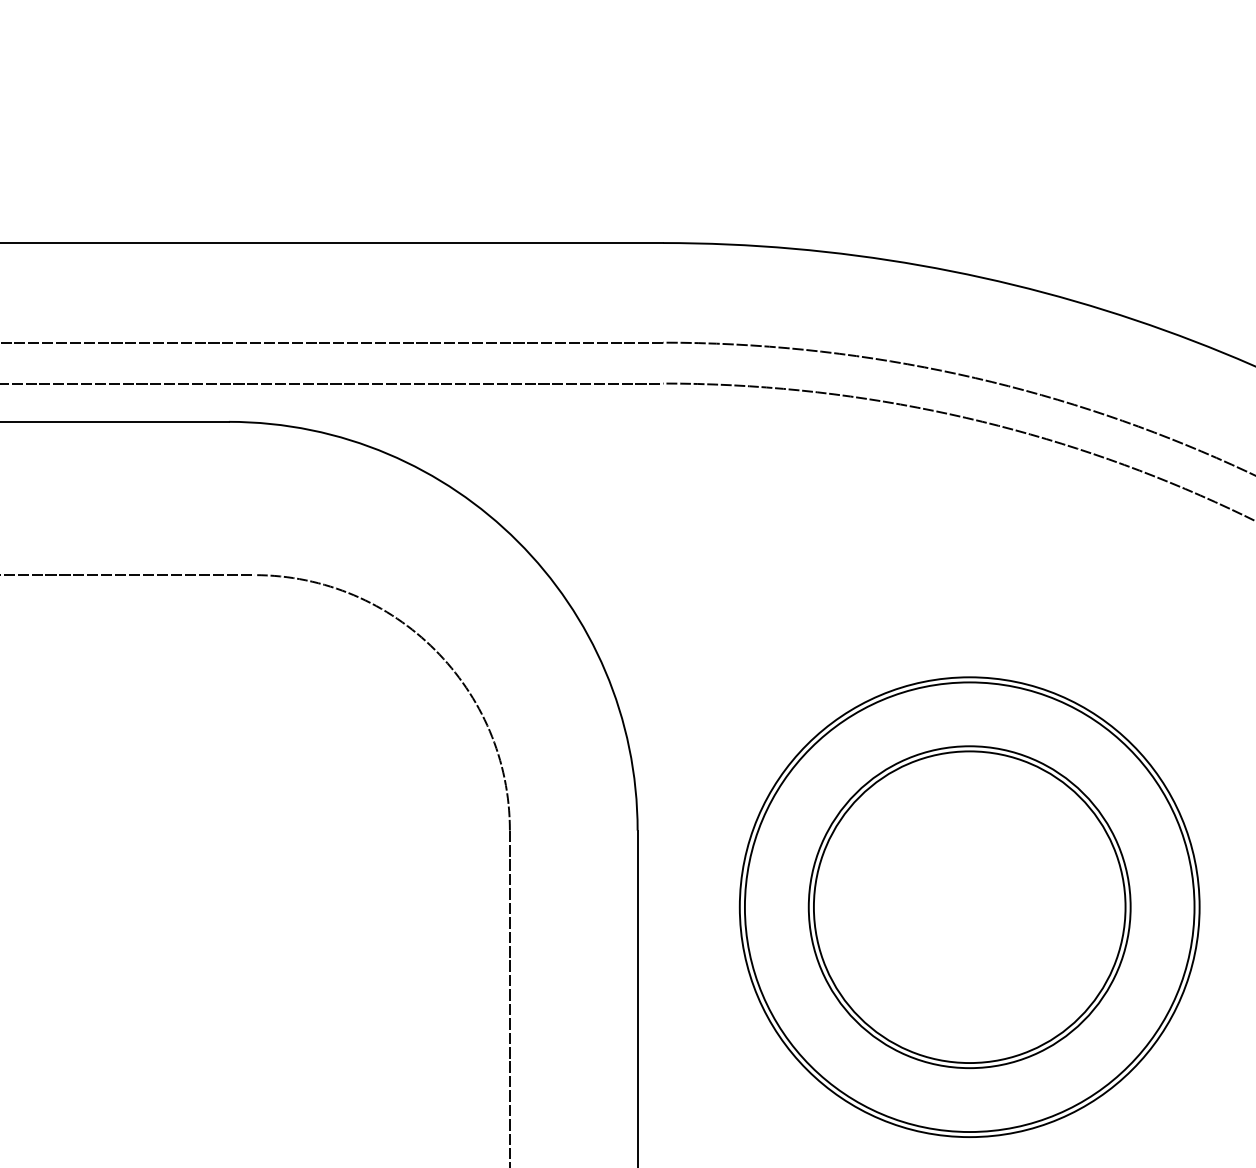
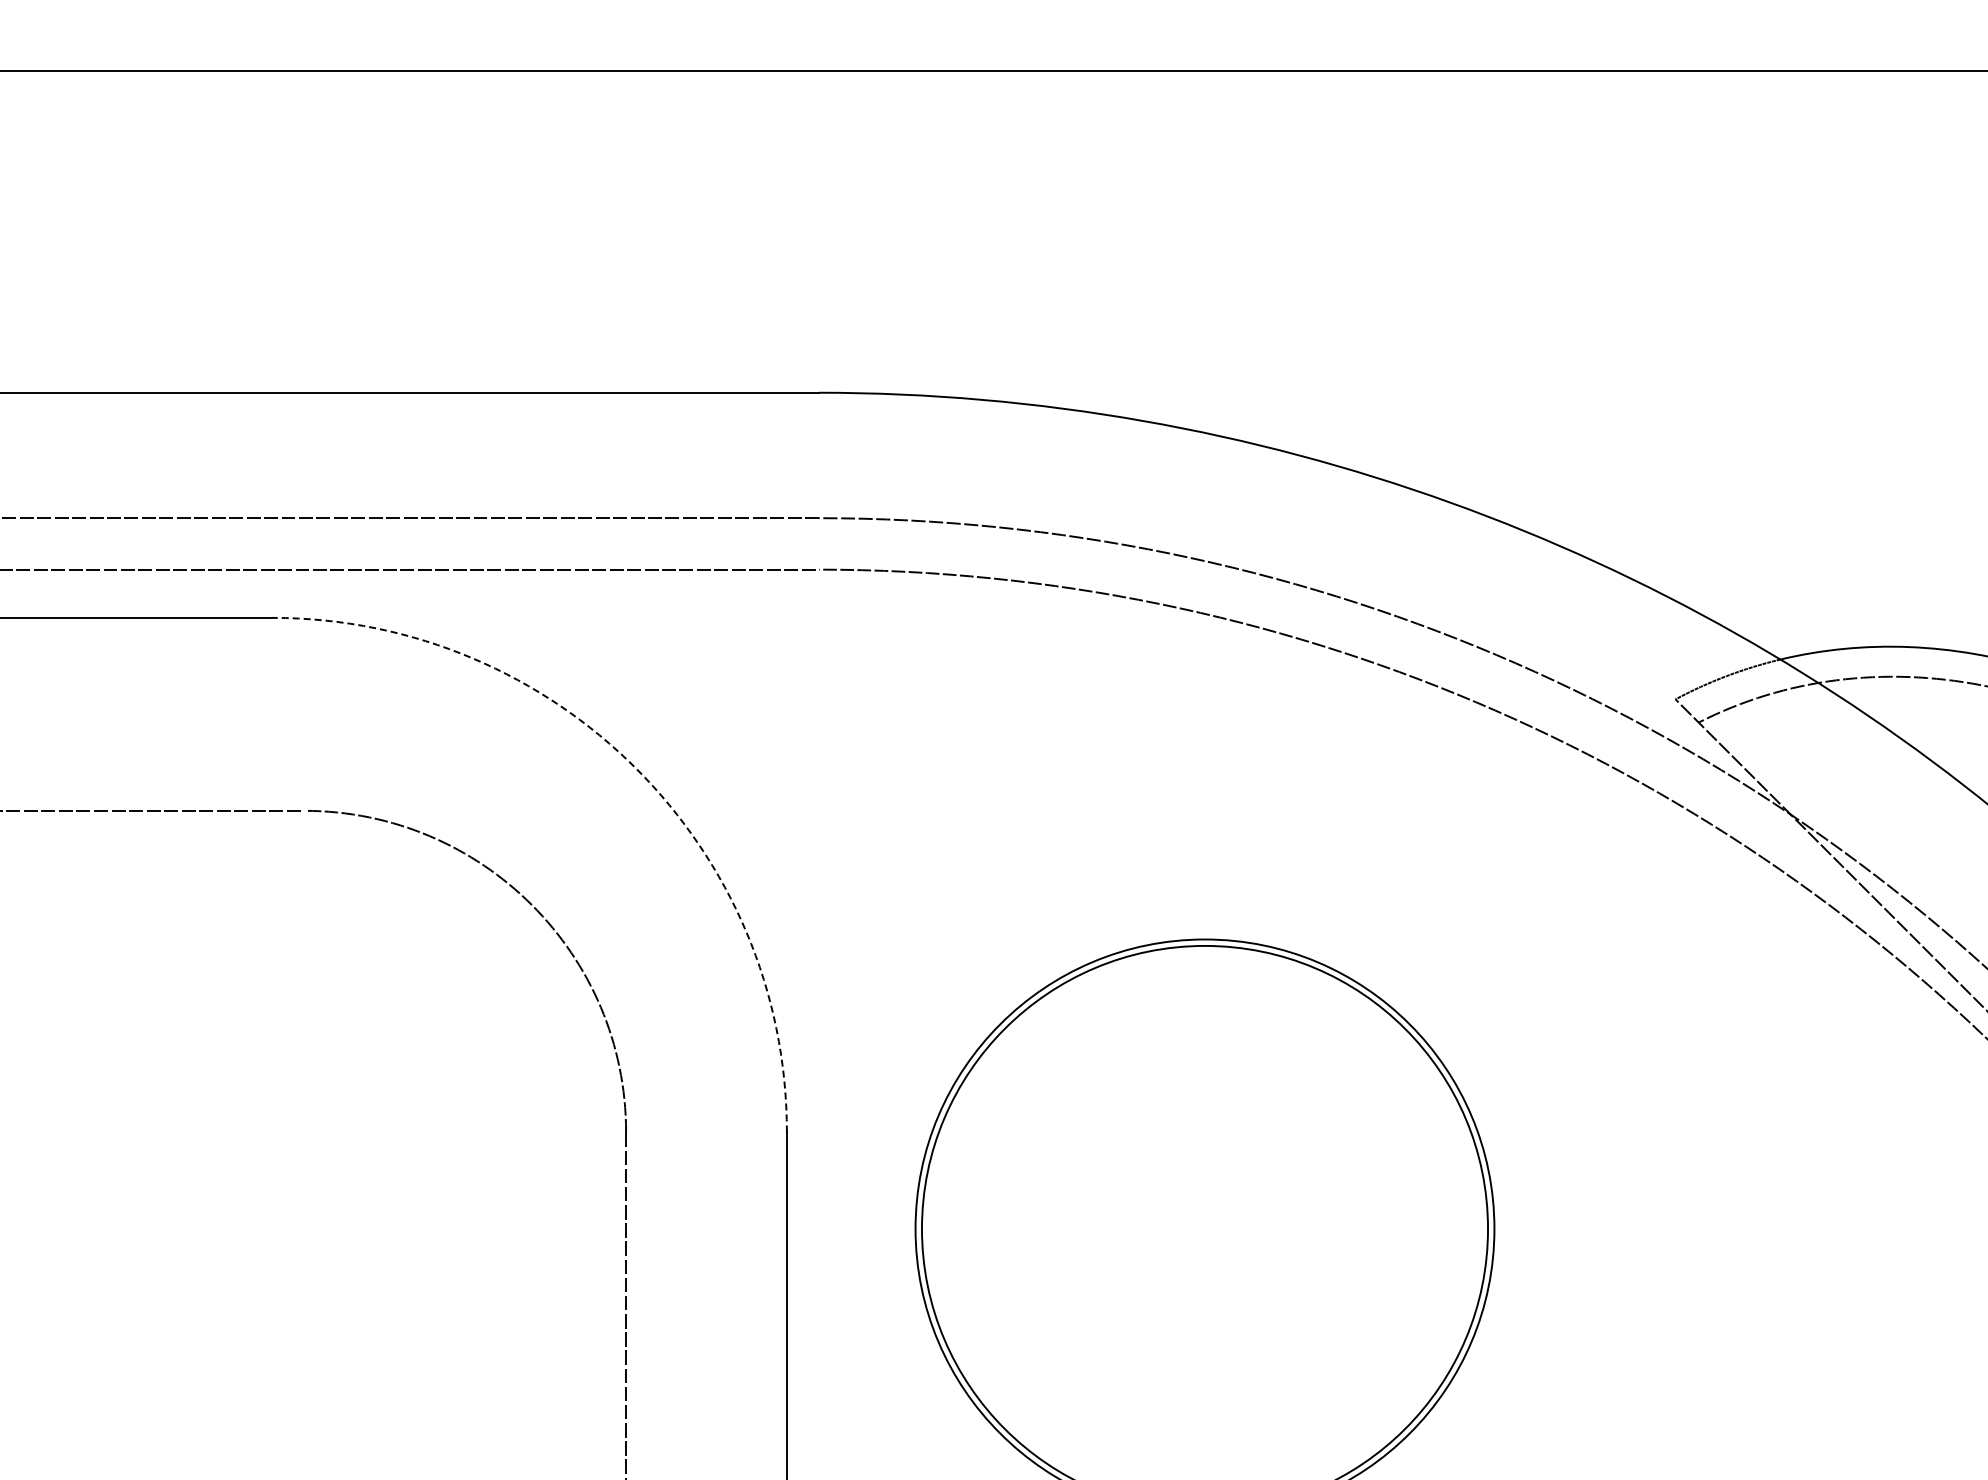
arc: (518, 541) -> (636, 768), solid -> dashed
part: (969, 906) -> (1204, 1228), removed

